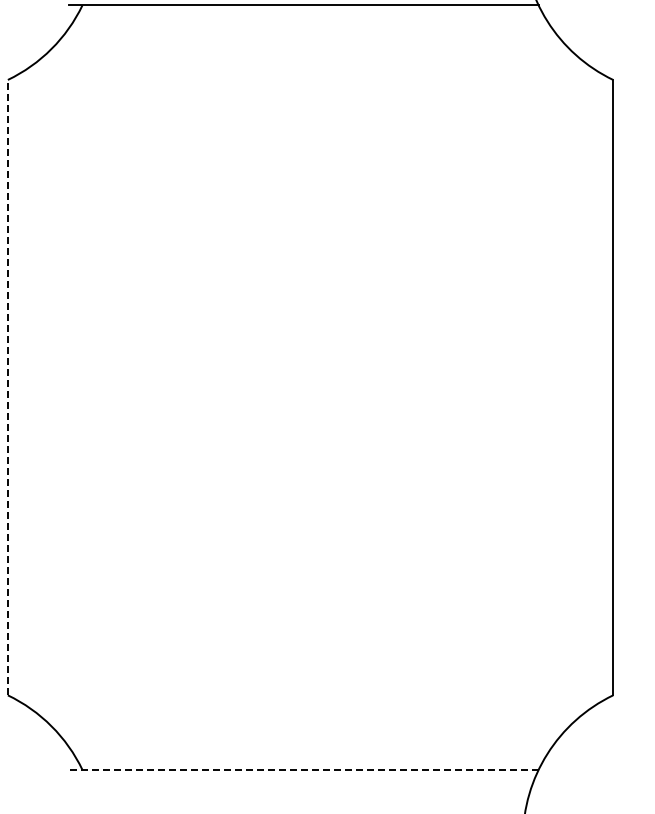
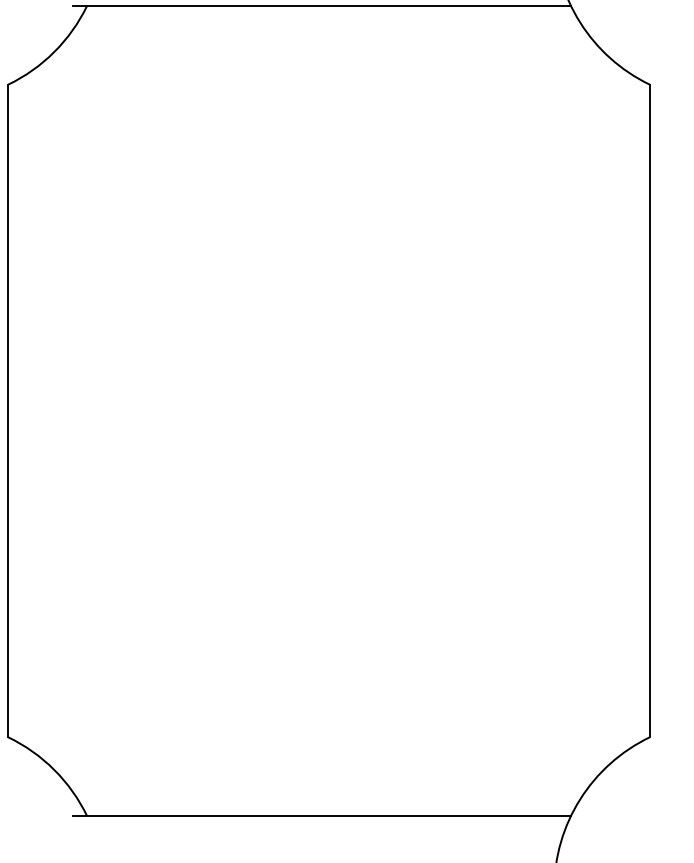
line: (7, 387) -> (7, 410), dashed -> solid
line: (303, 769) -> (321, 815), dashed -> solid

